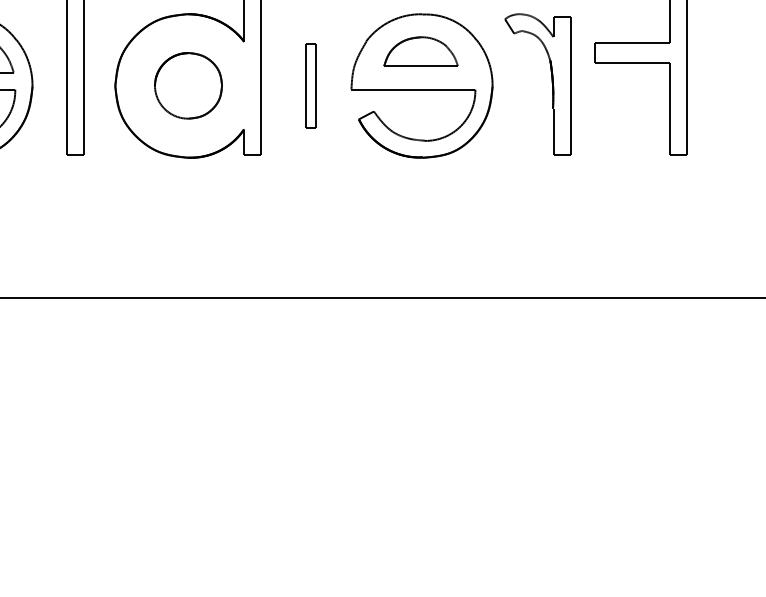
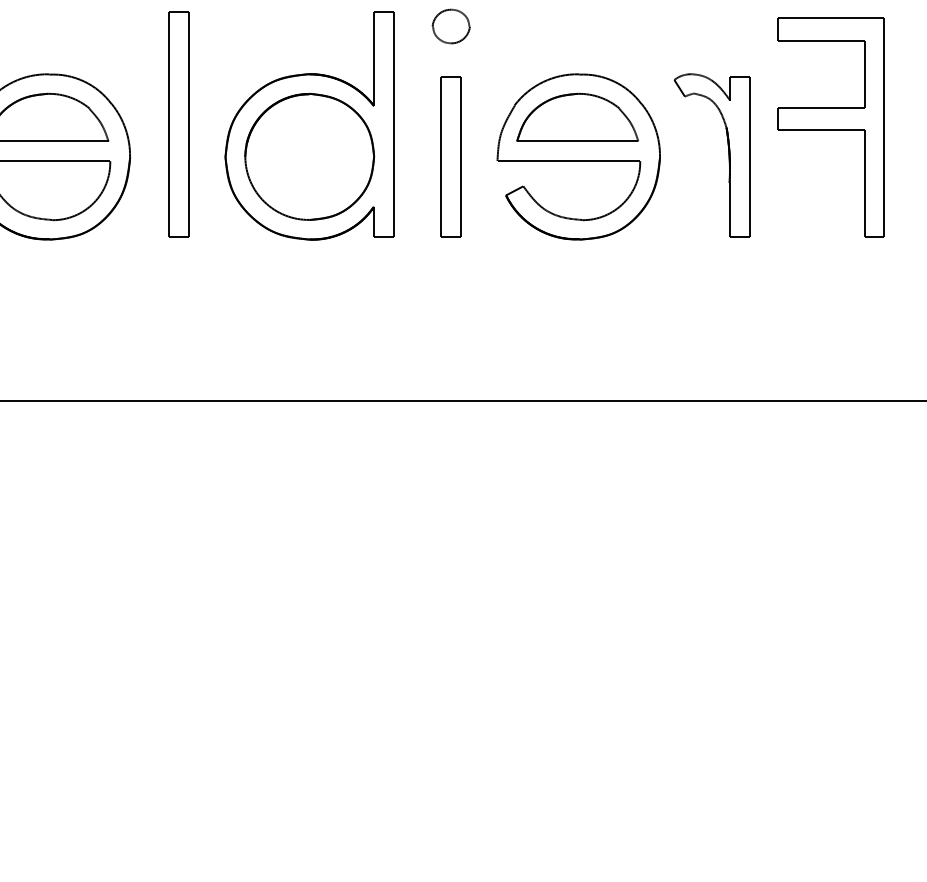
part: (420, 50) -> (577, 116), size x1.43
part: (188, 85) -> (309, 156), size x1.67
part: (310, 85) -> (450, 156), size x1.67

